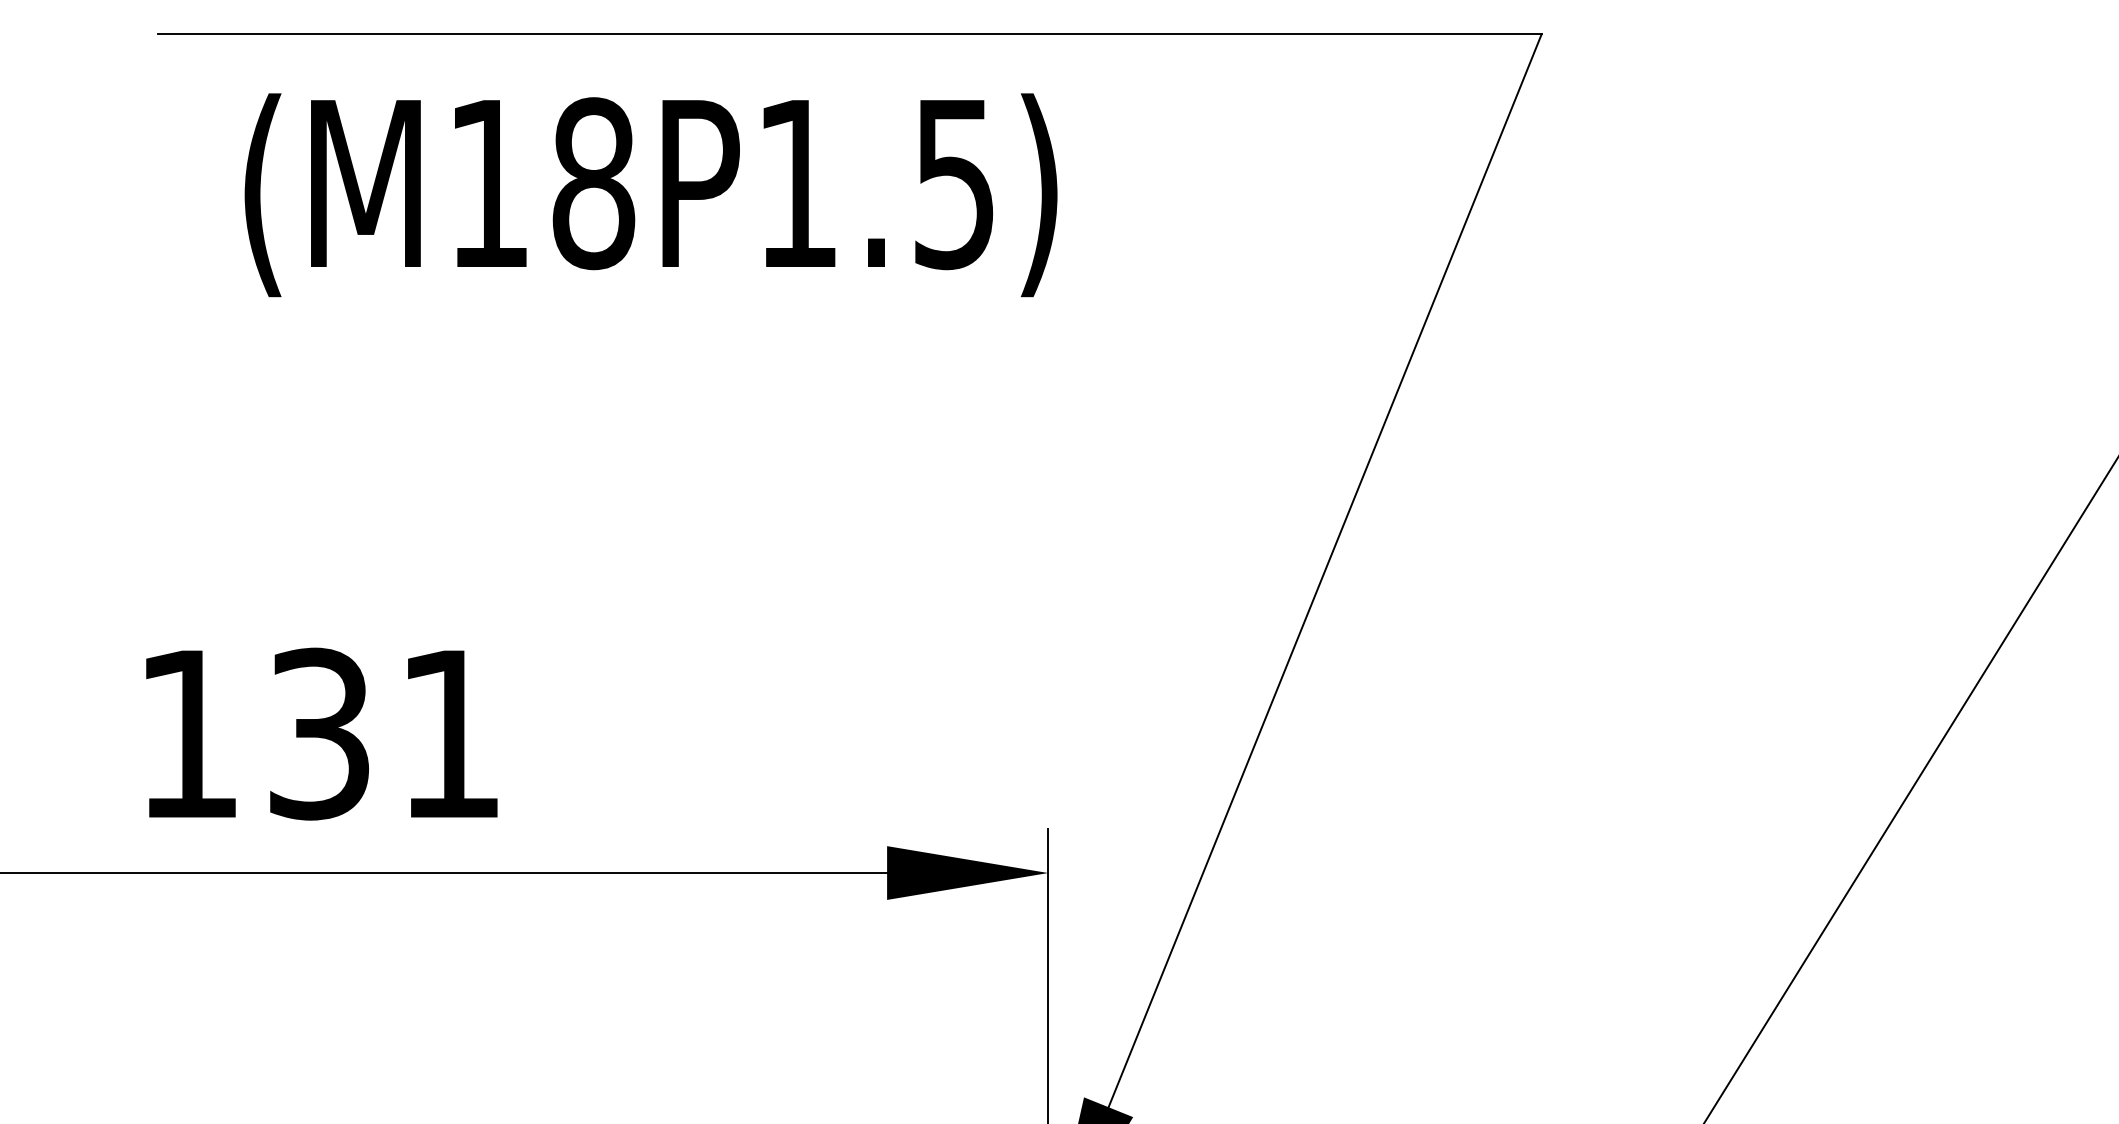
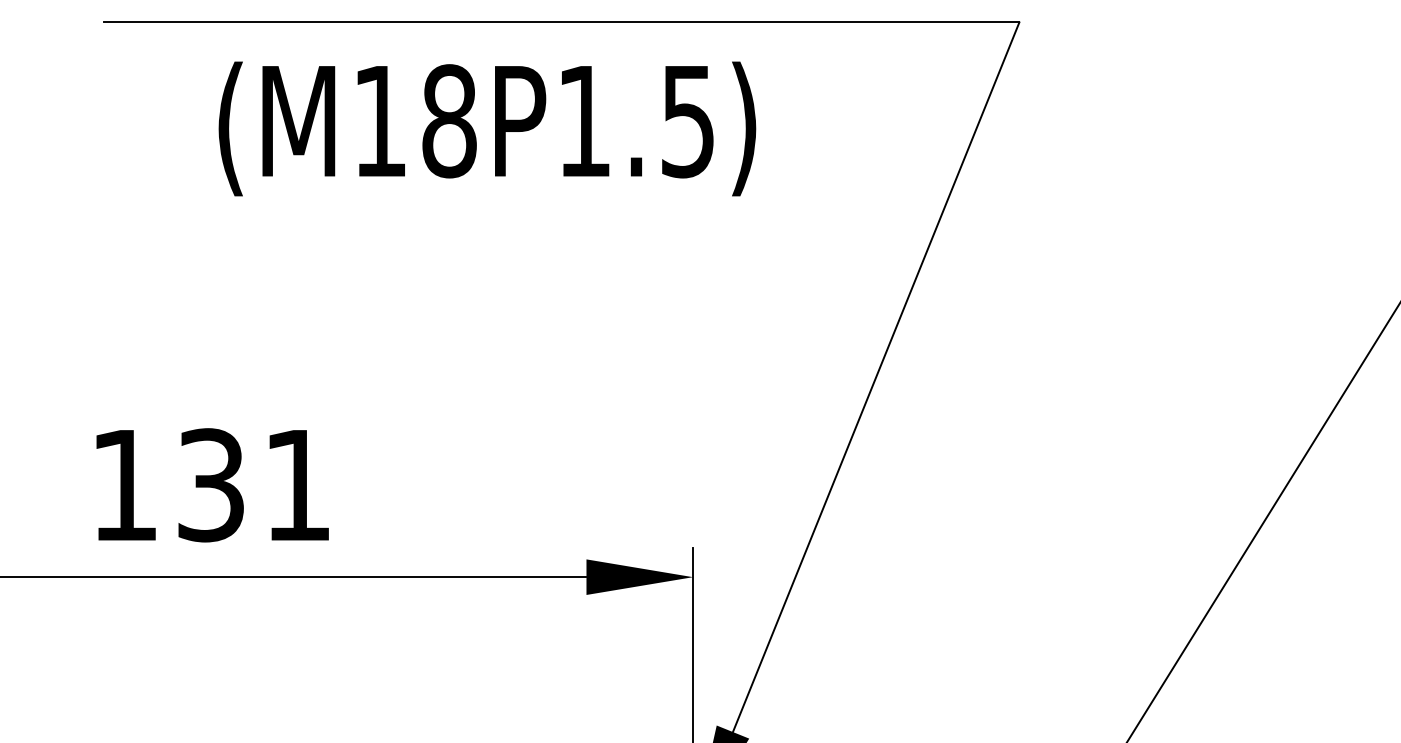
text: (651, 194) -> (487, 128), moved

